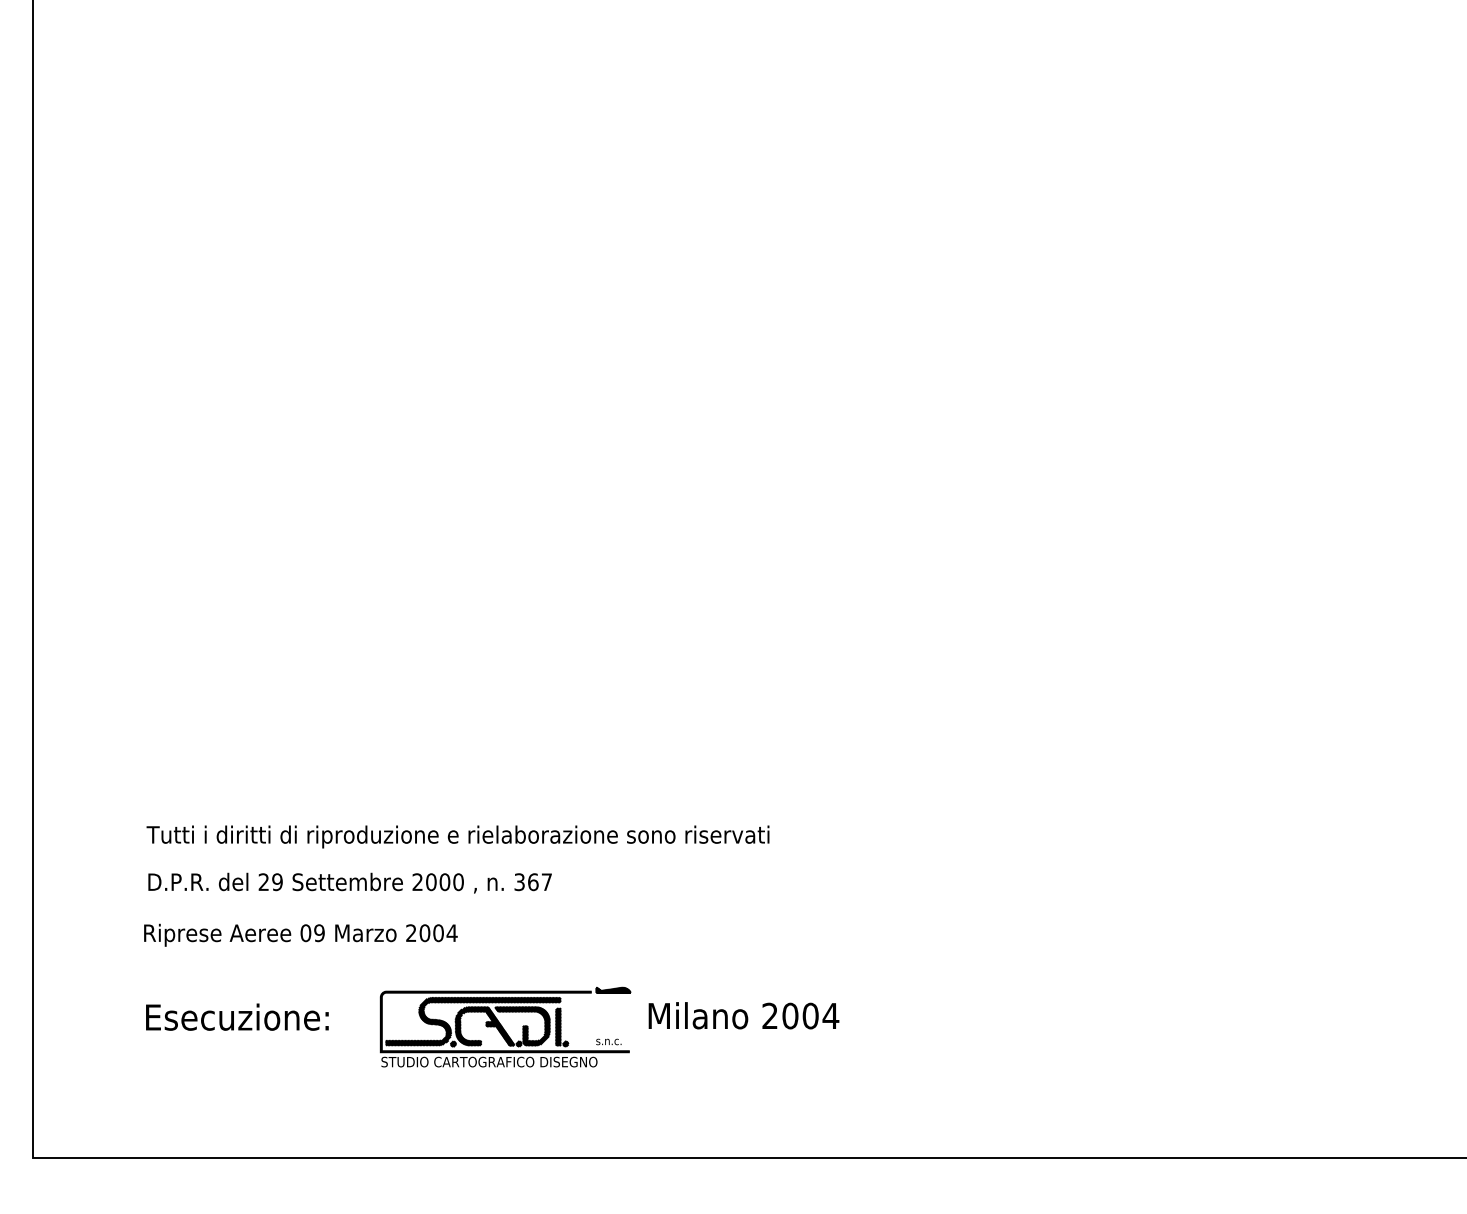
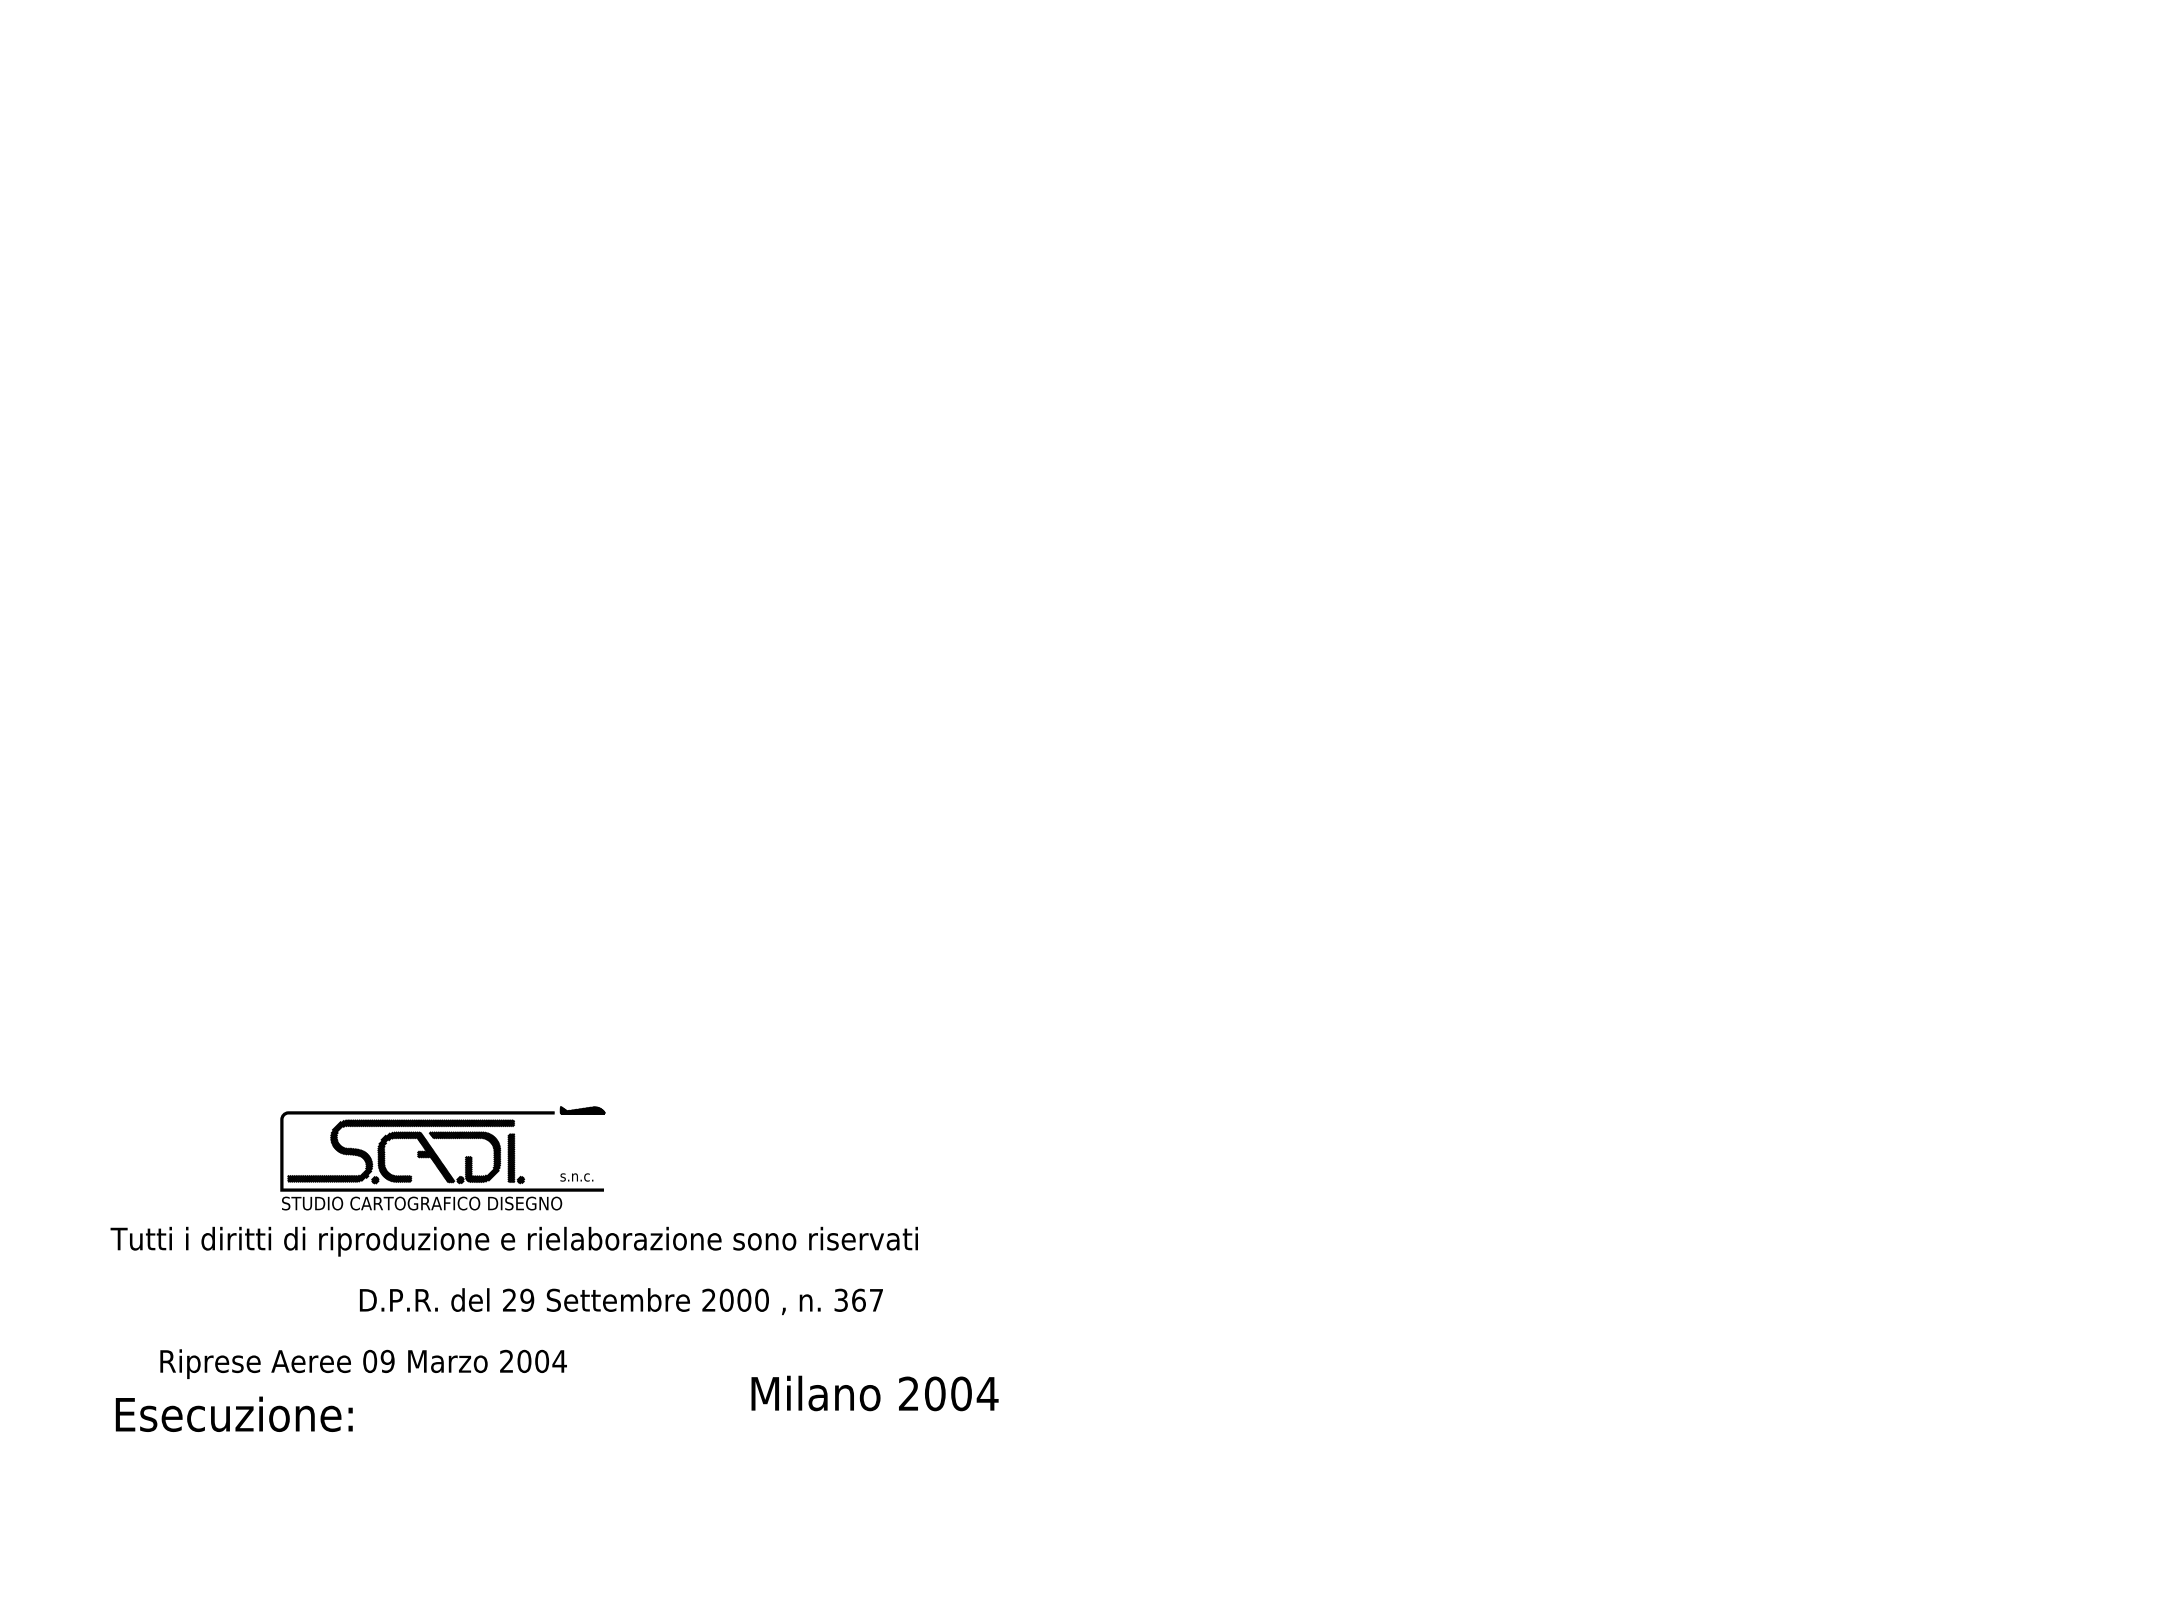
text: (350, 883) -> (621, 1301), moved
text: (300, 934) -> (363, 1363), moved
text: (743, 1015) -> (874, 1393), moved
text: (236, 1016) -> (233, 1413), moved
part: (505, 1027) -> (442, 1158), moved

